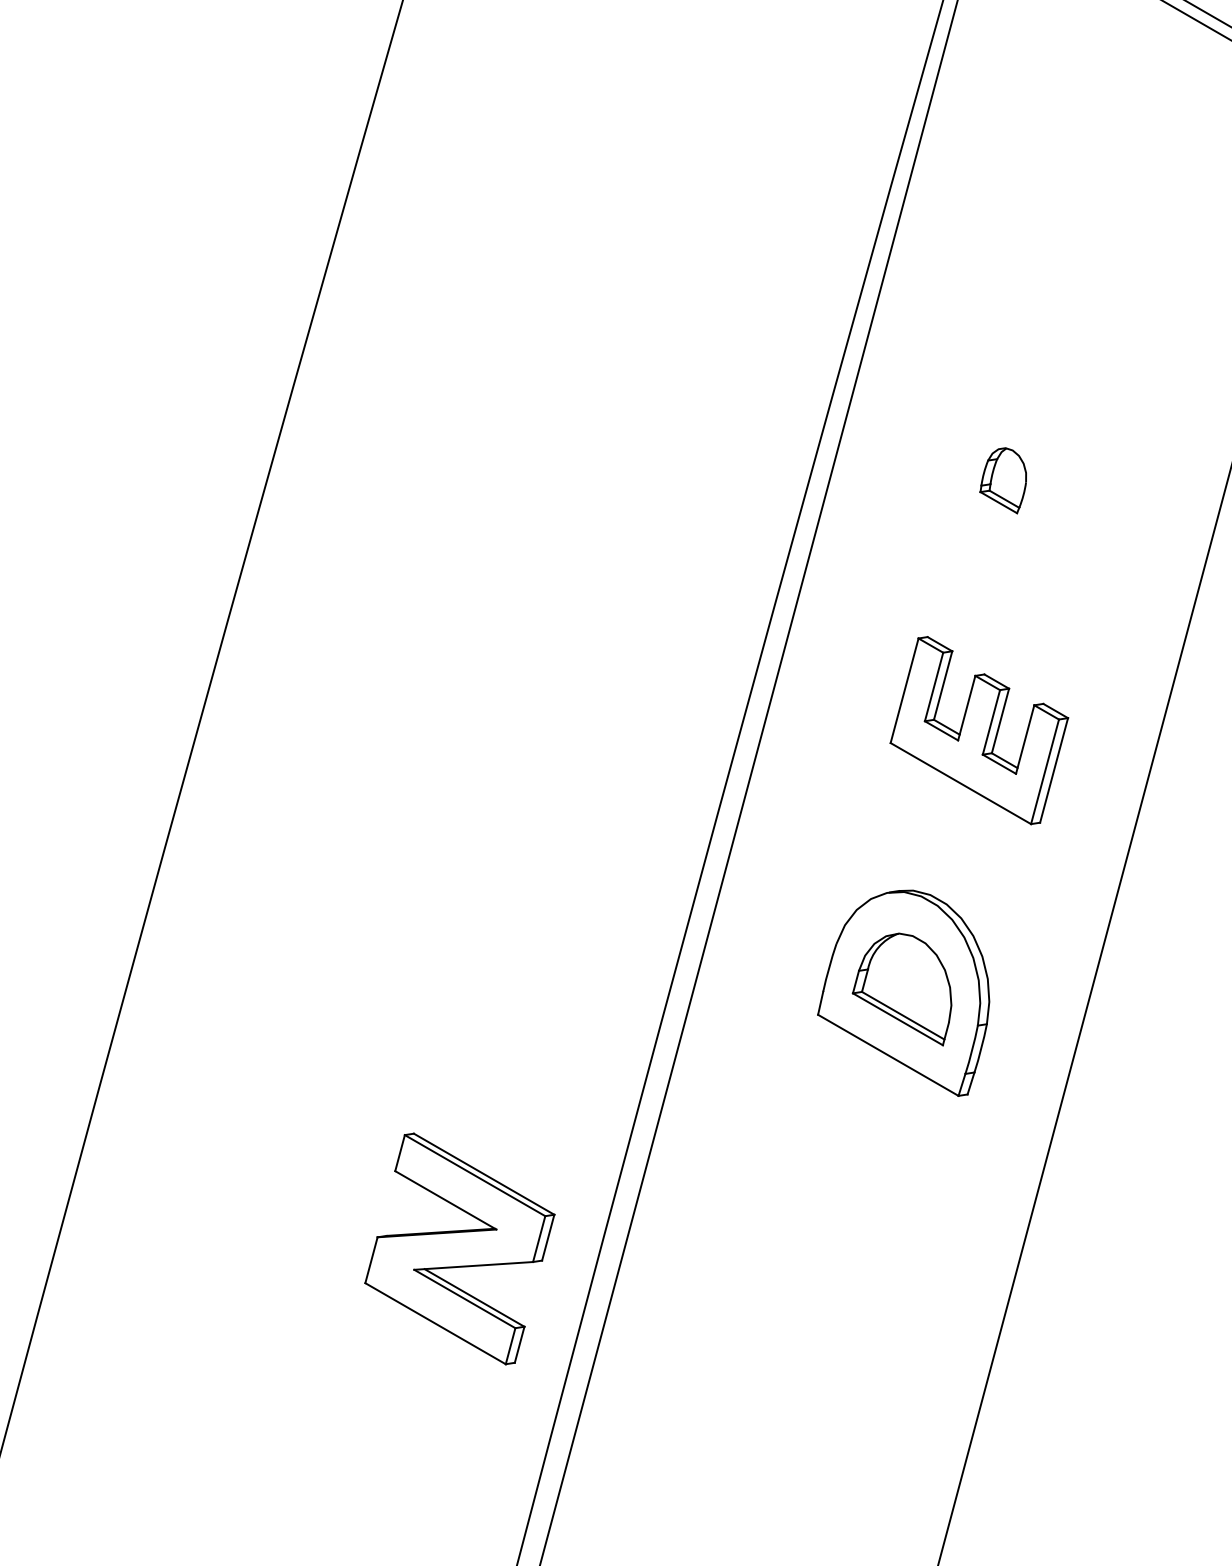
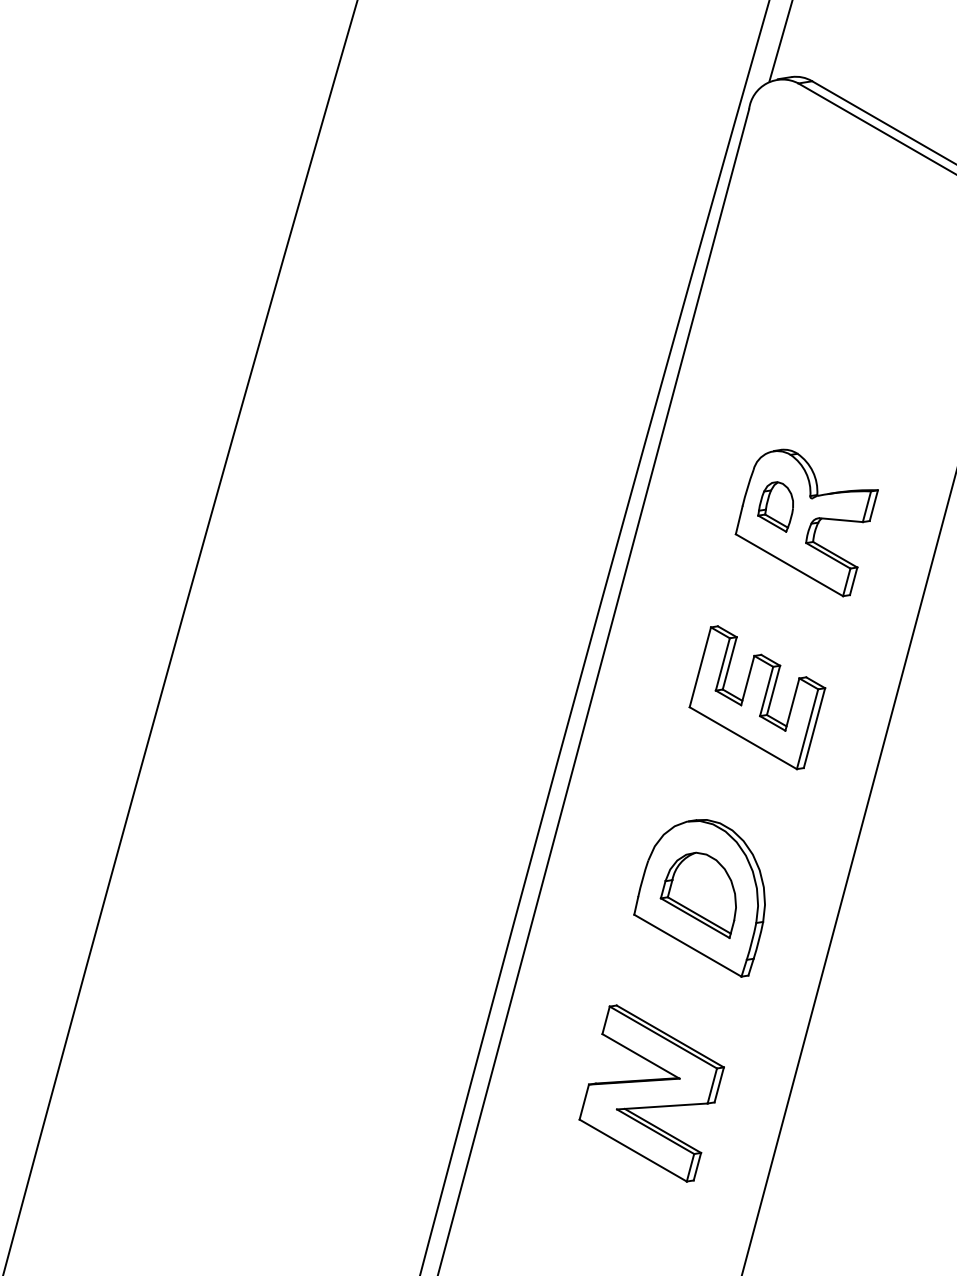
part: (1043, 501) -> (806, 522), added
part: (459, 1248) -> (651, 1093), moved

